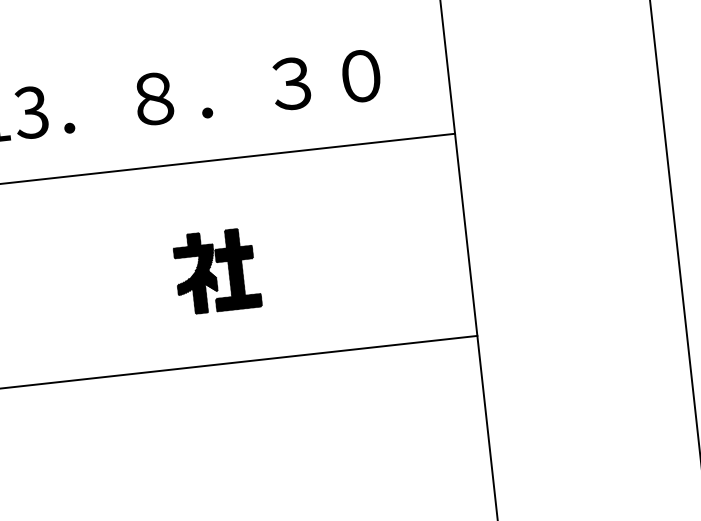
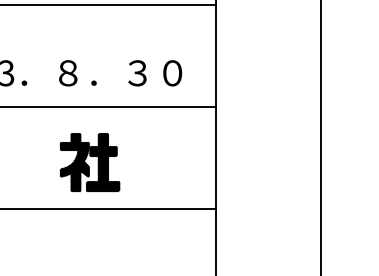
part: (216, 271) -> (89, 162), size x1.43

